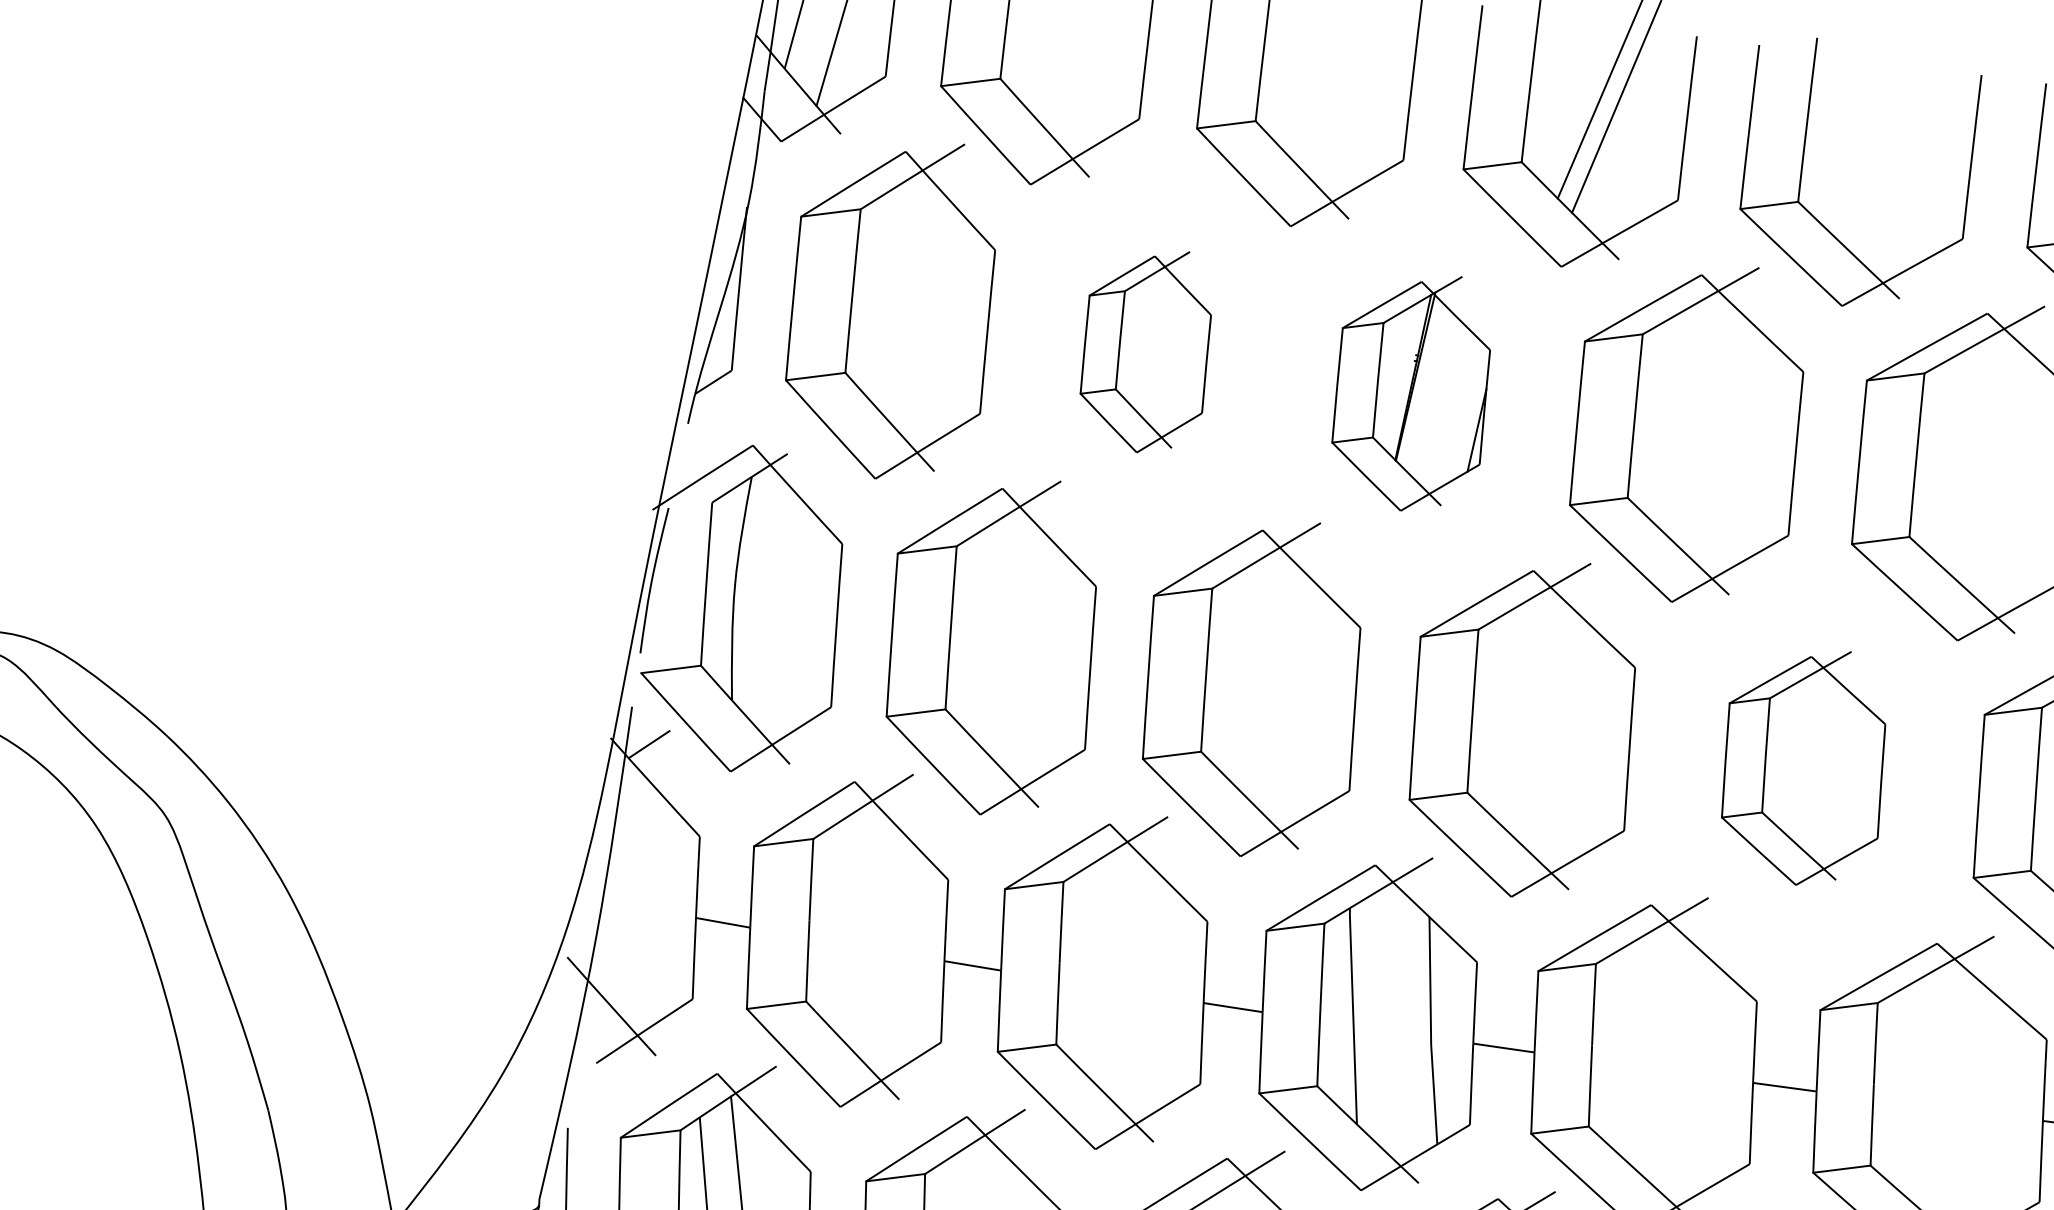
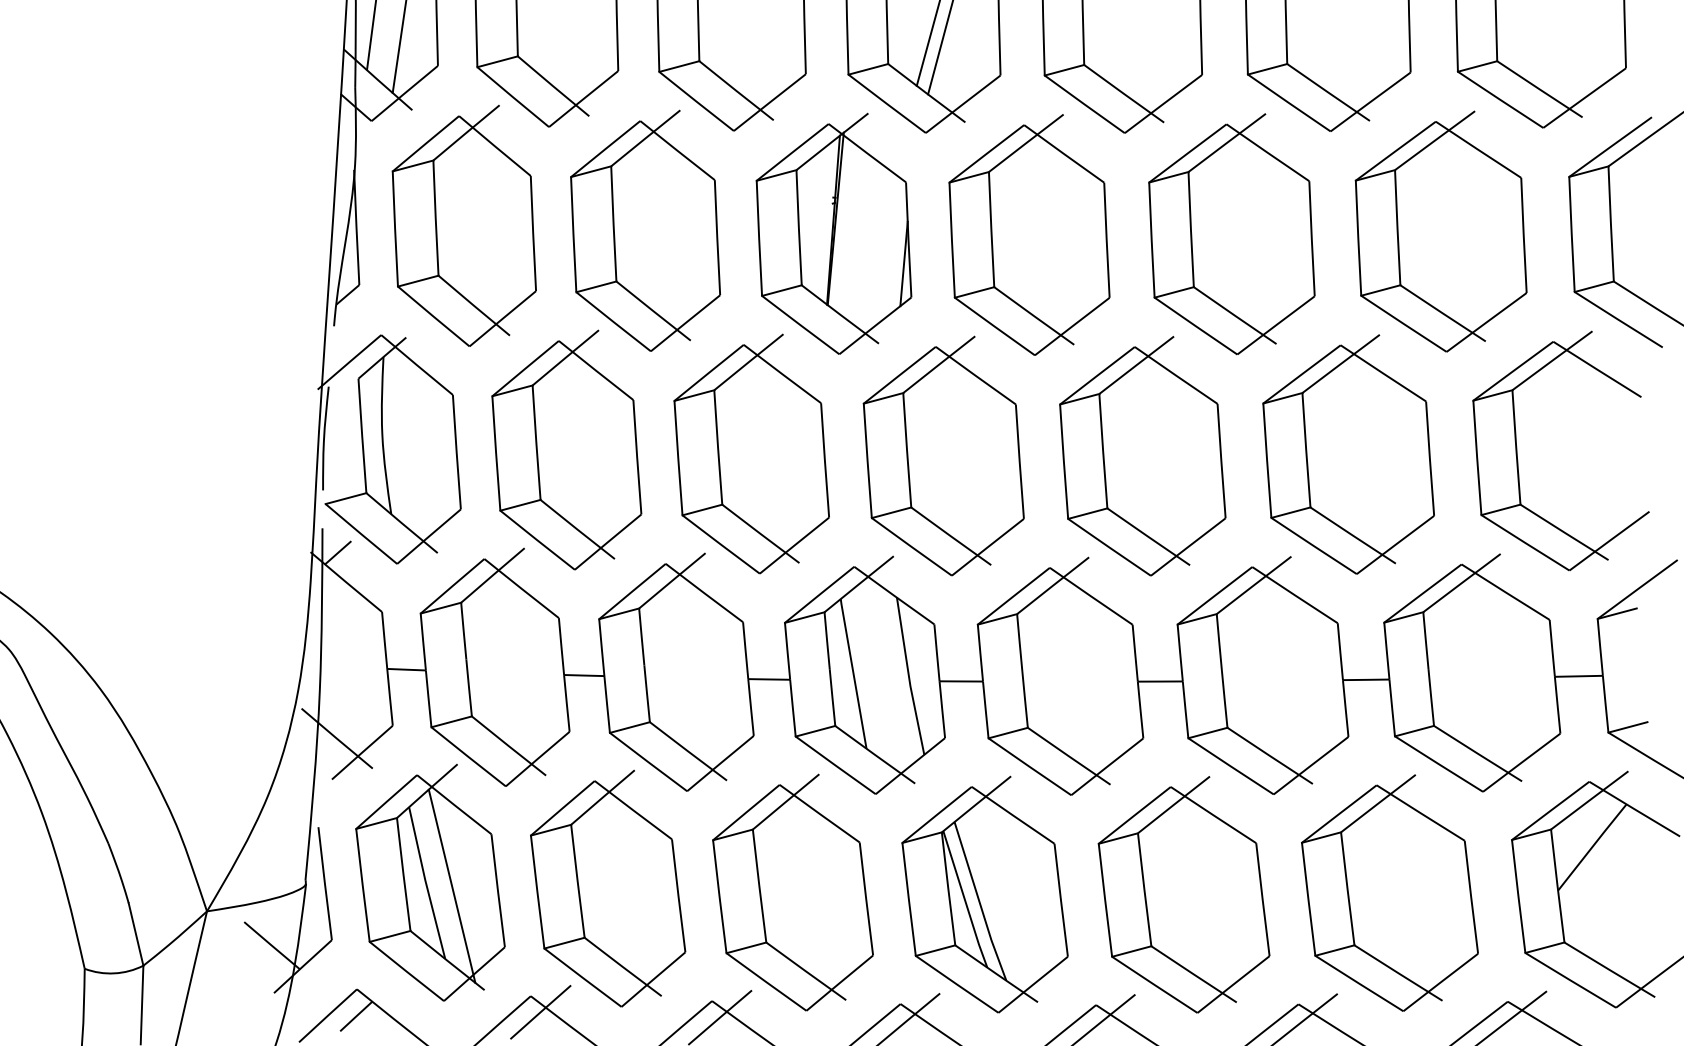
part: (1146, 349) -> (645, 230), size x1.67
part: (1411, 390) -> (833, 233), size x1.43
part: (1803, 766) -> (1142, 456), size x1.43

